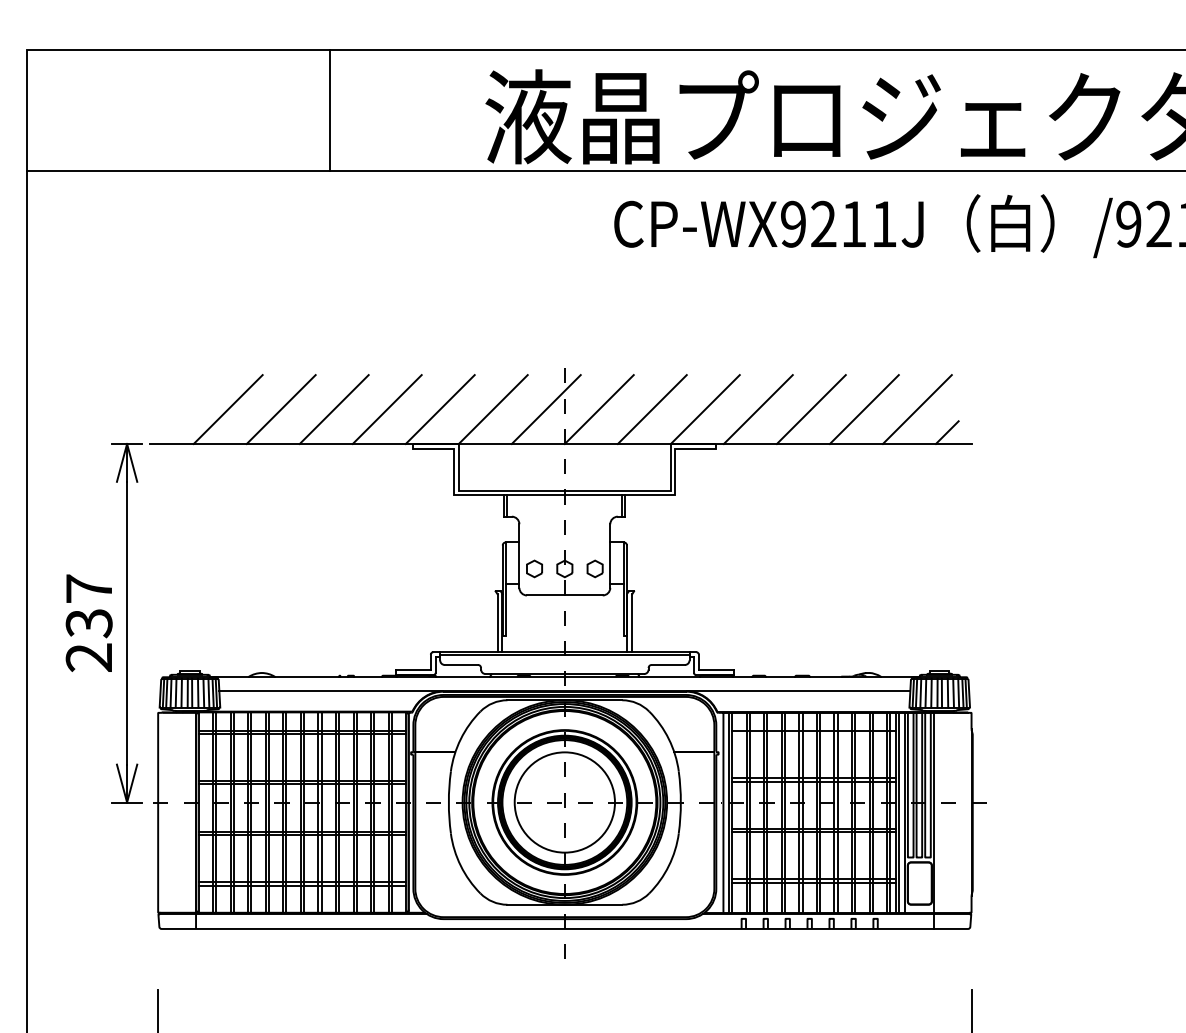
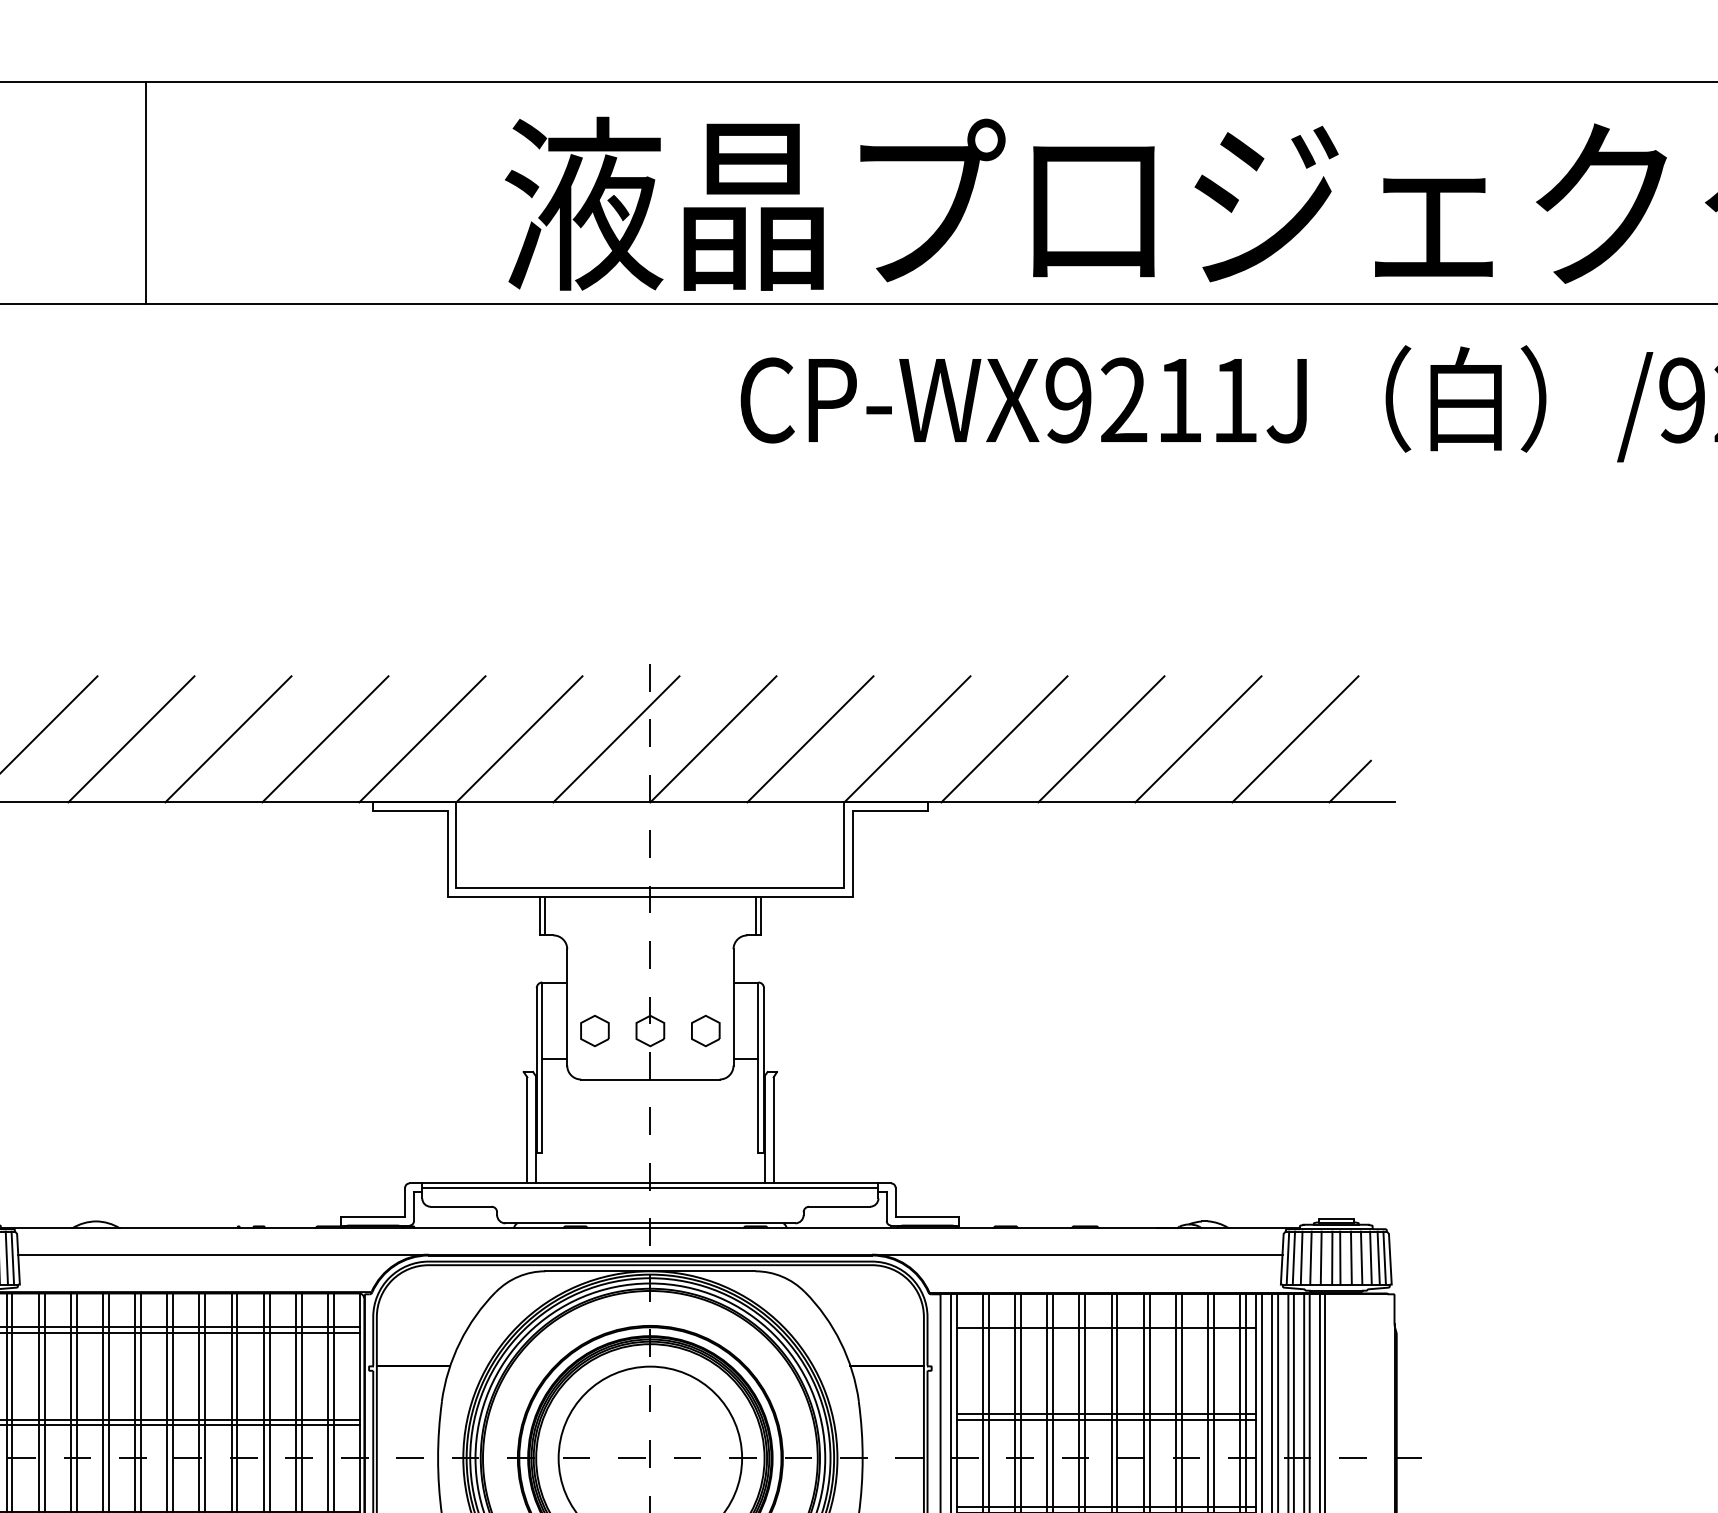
line: (330, 110) -> (146, 192), moved

